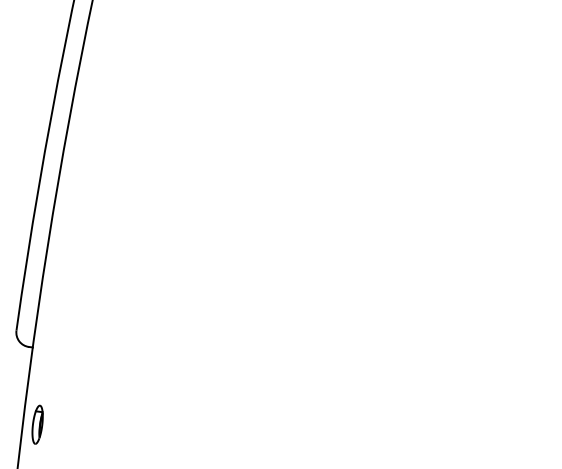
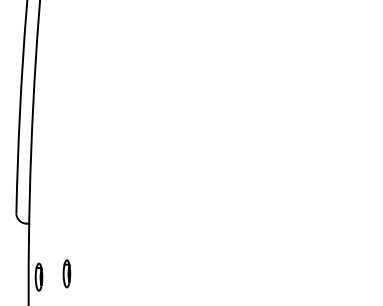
part: (77, 424) -> (66, 273), added

